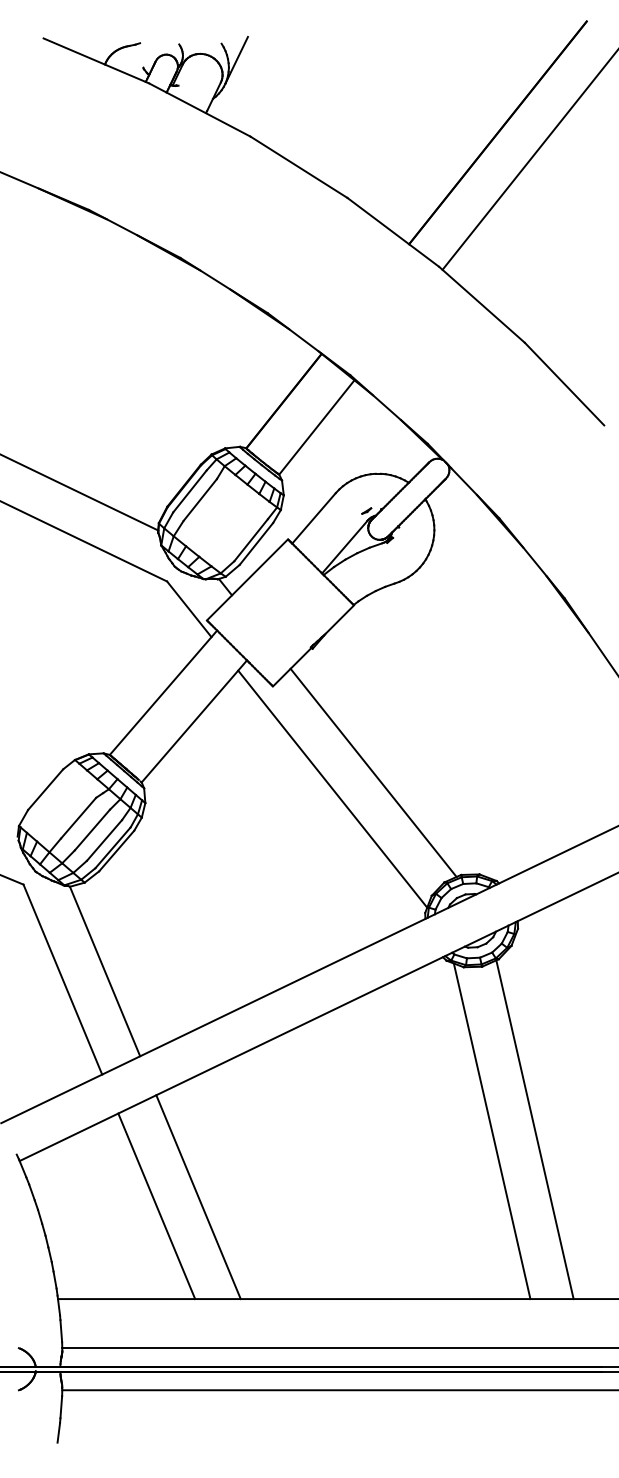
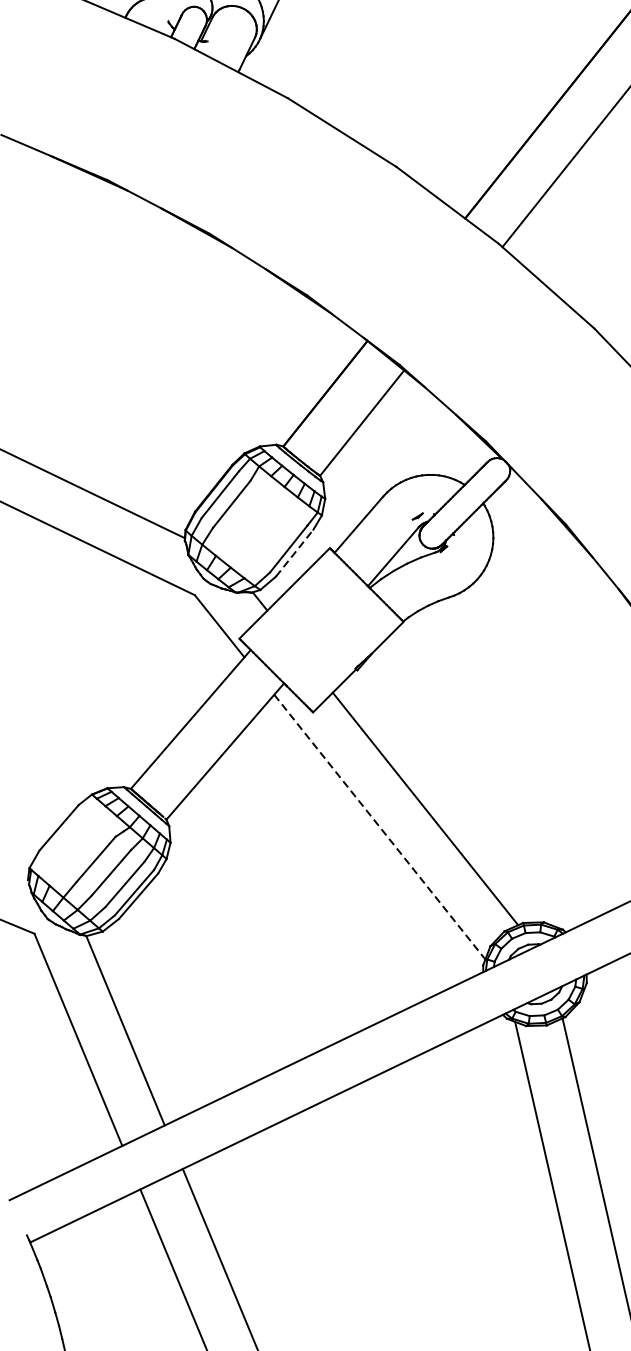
line: (256, 543) -> (294, 552), solid -> dashed
line: (332, 789) -> (379, 827), solid -> dashed

